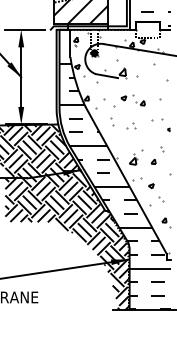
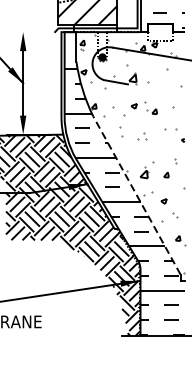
line: (24, 29) -> (26, 31), removed
line: (126, 180) -> (137, 195), solid -> dashed

